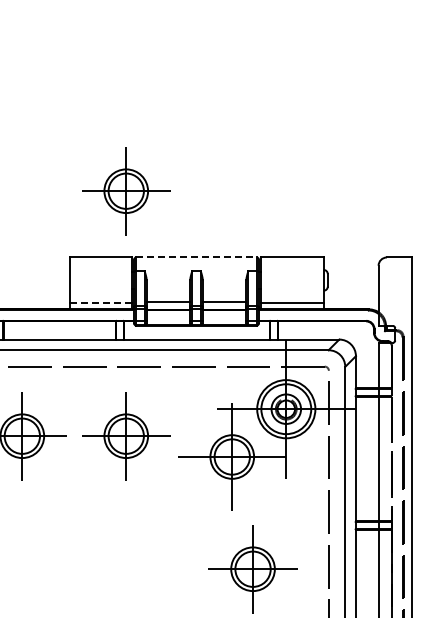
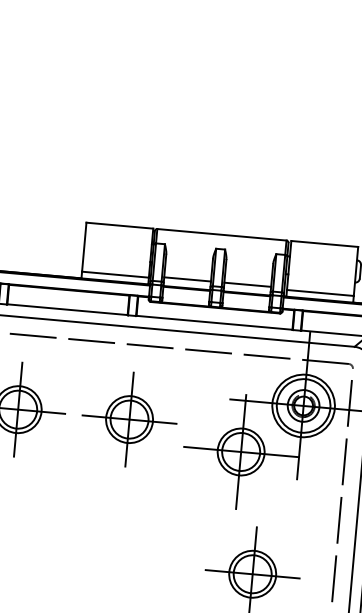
part: (126, 191) -> (153, 157), removed
line: (197, 257) -> (222, 234), dashed -> solid
line: (101, 303) -> (115, 275), dashed -> solid

